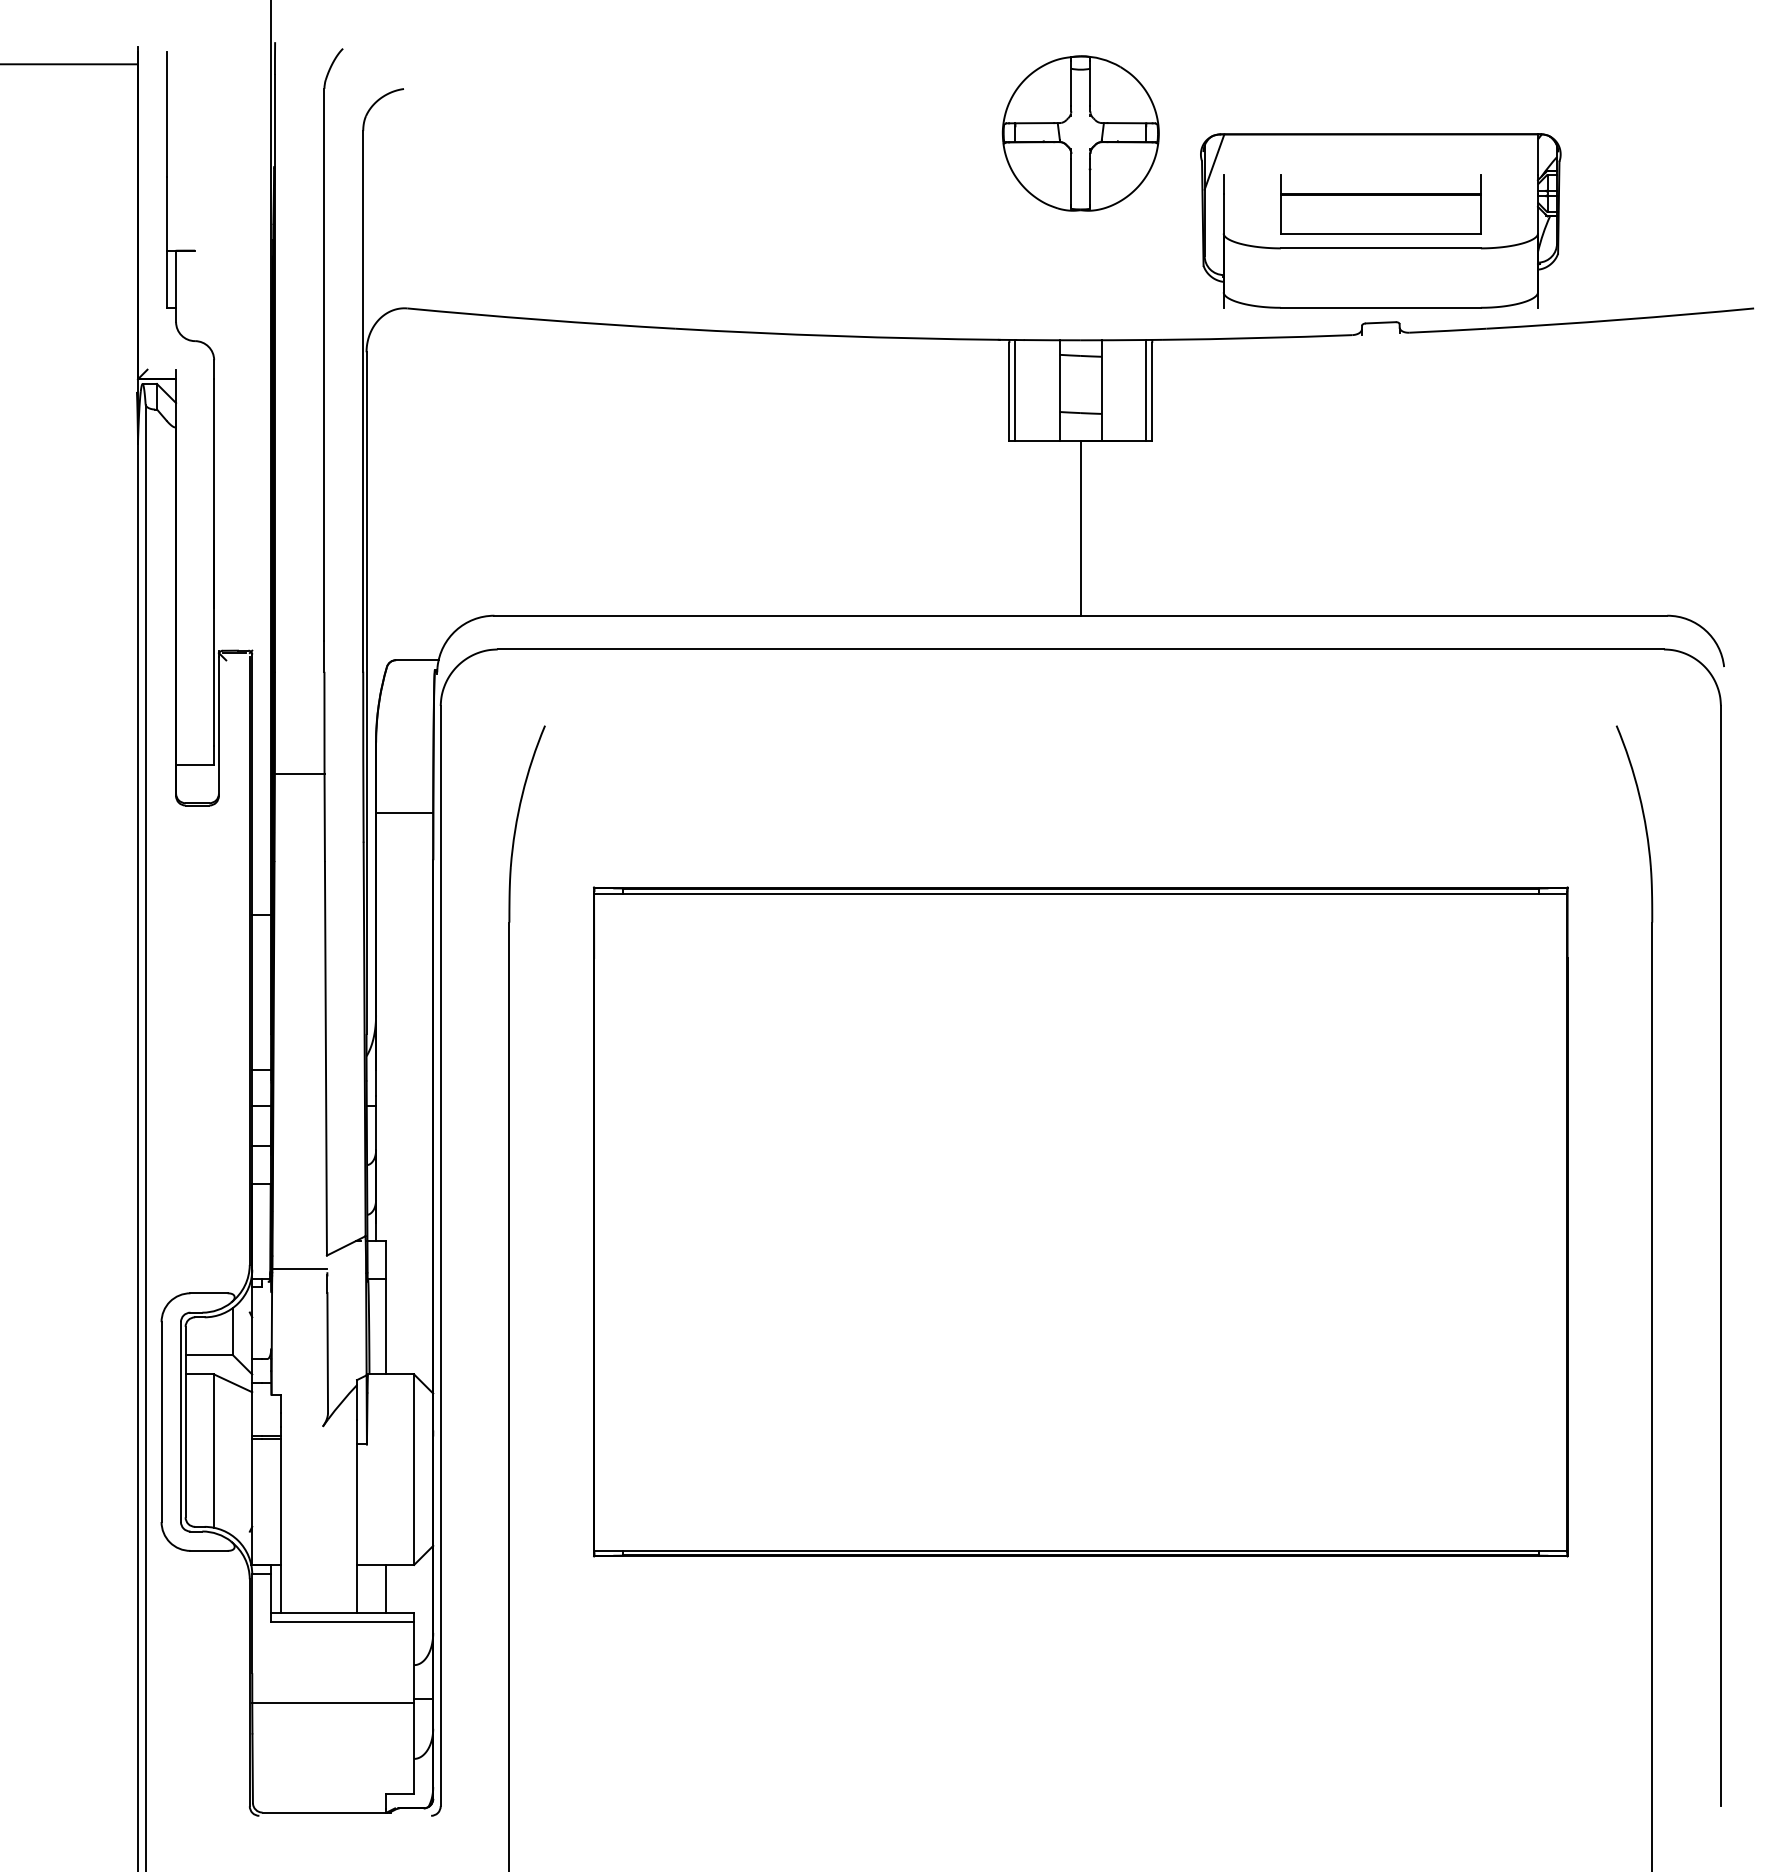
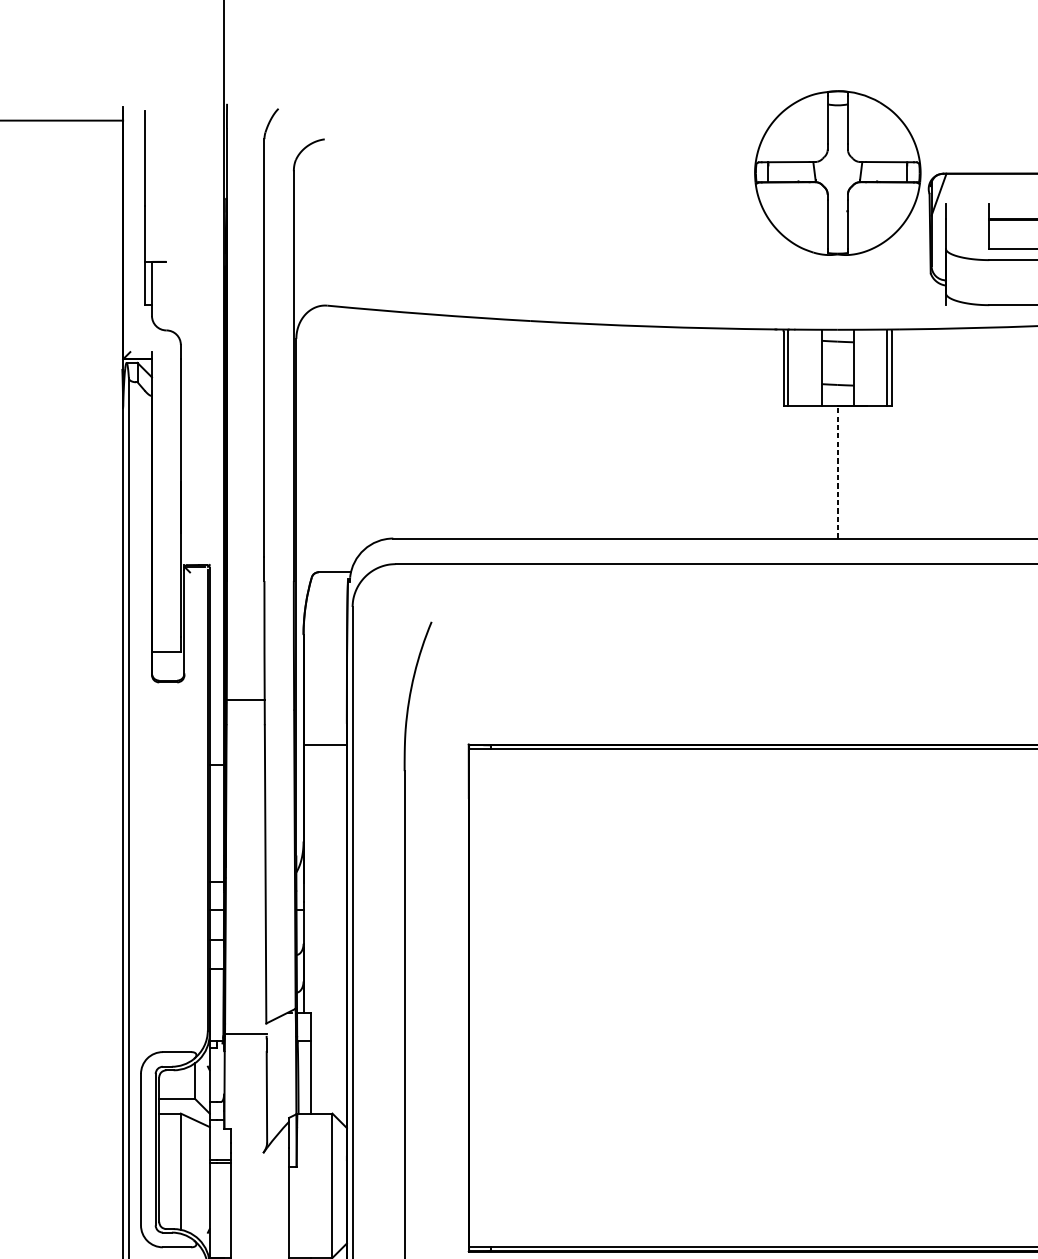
part: (1080, 133) -> (837, 173), size x1.4
line: (1080, 527) -> (837, 471), solid -> dashed
line: (299, 773) -> (245, 699), moved
line: (404, 812) -> (325, 745), moved

